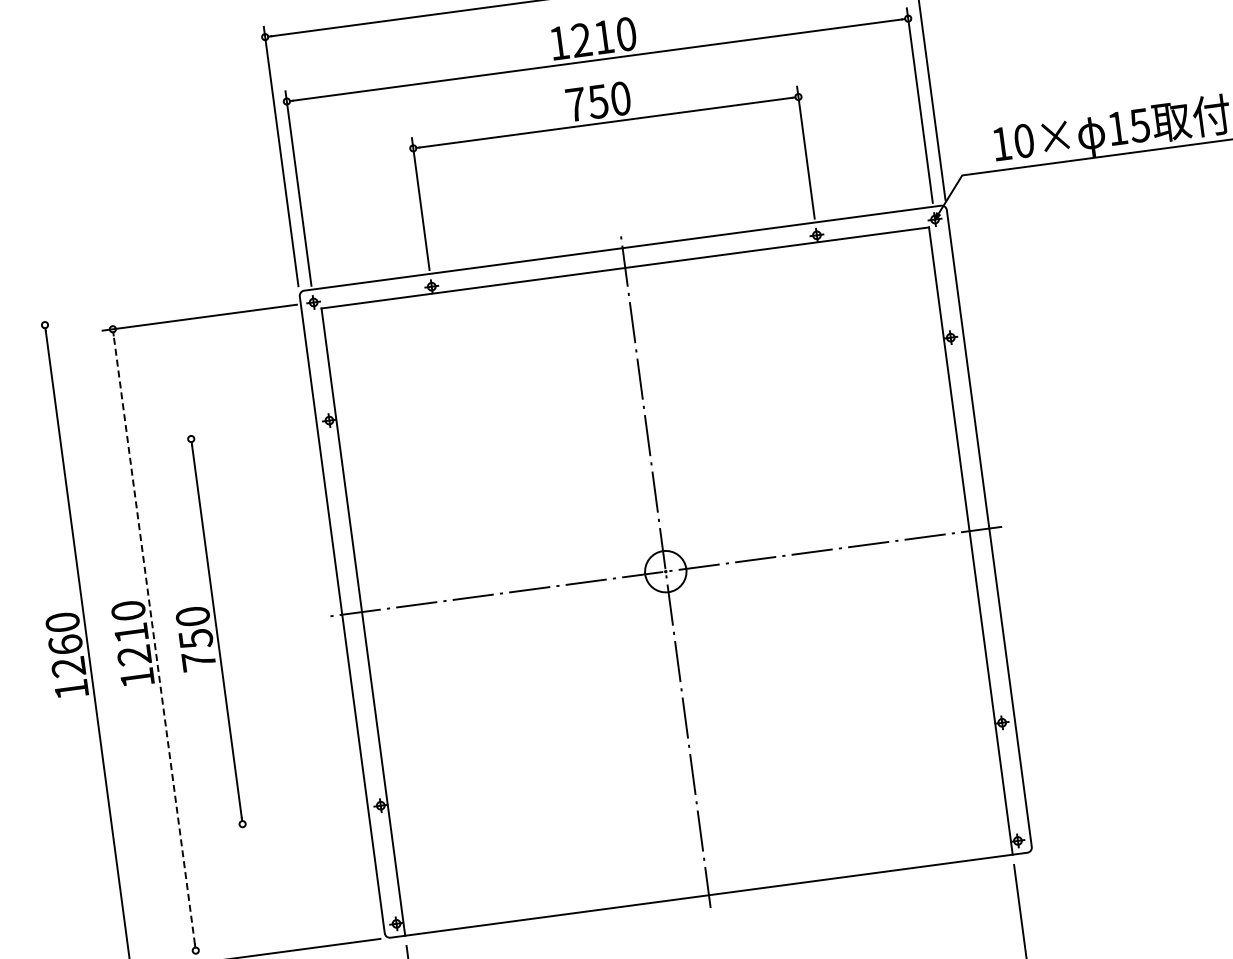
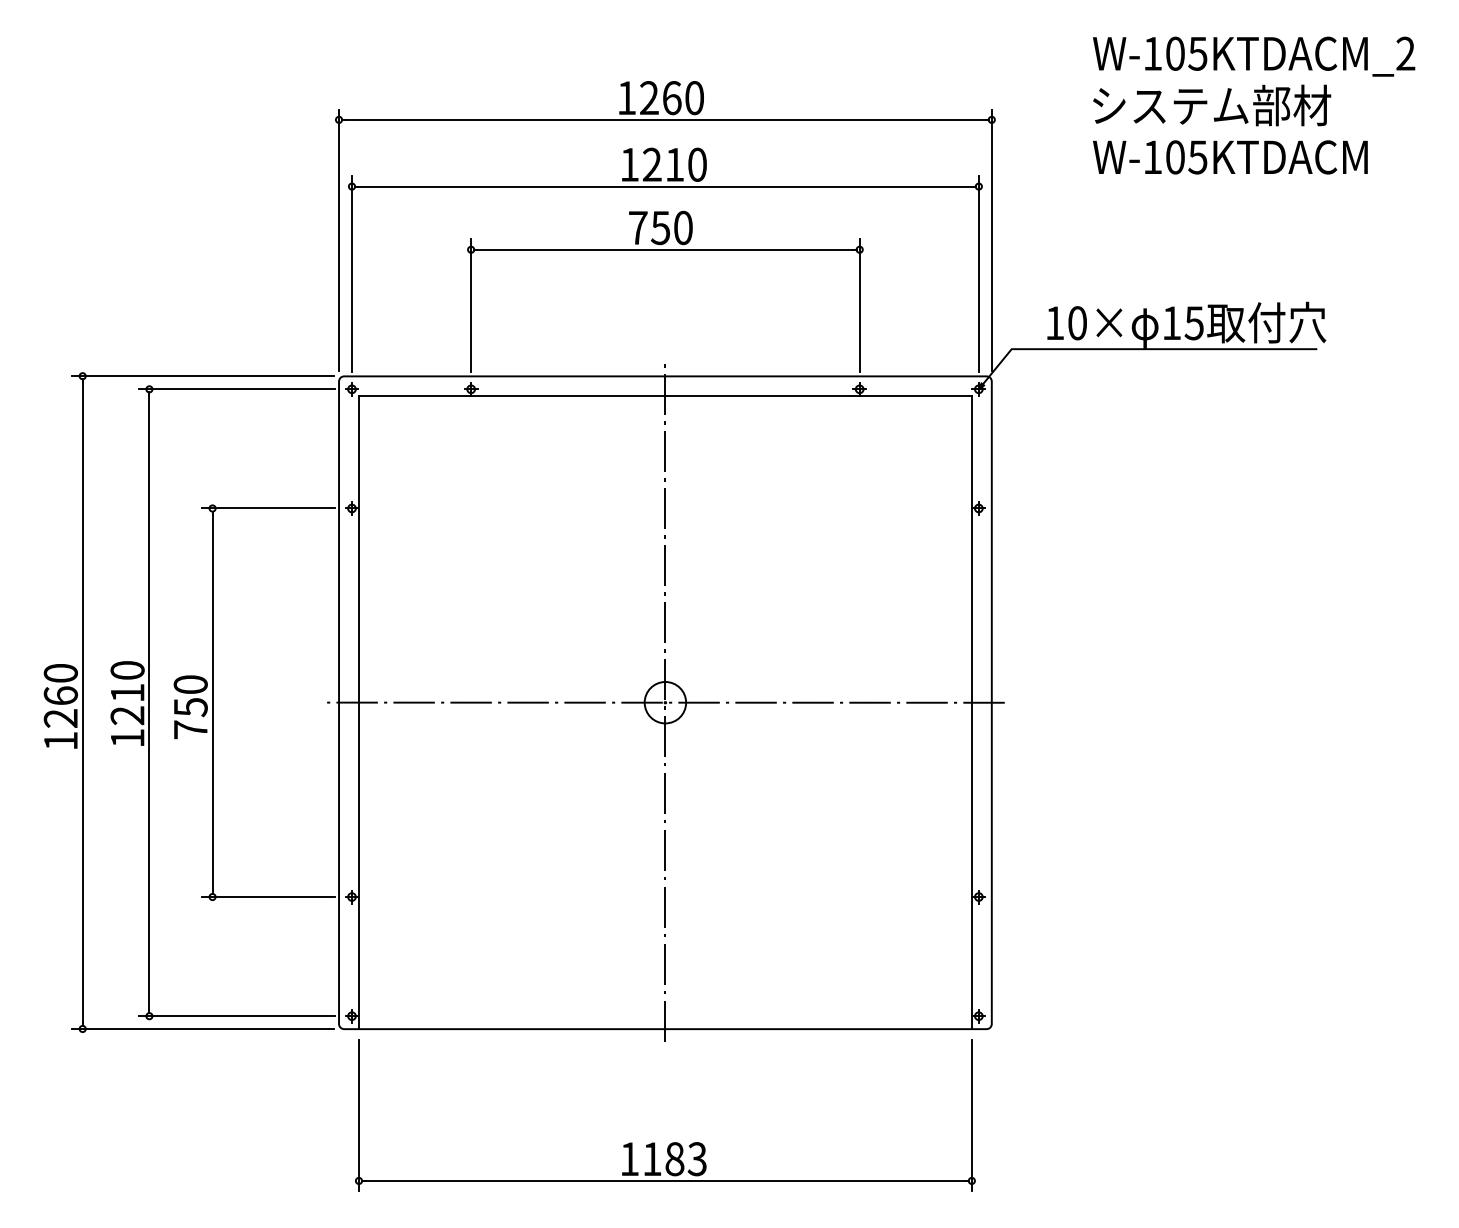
line: (164, 309) -> (203, 376), added
line: (246, 431) -> (268, 508), added
line: (154, 639) -> (149, 702), dashed -> solid
line: (298, 817) -> (268, 897), added
line: (283, 939) -> (237, 1016), added

